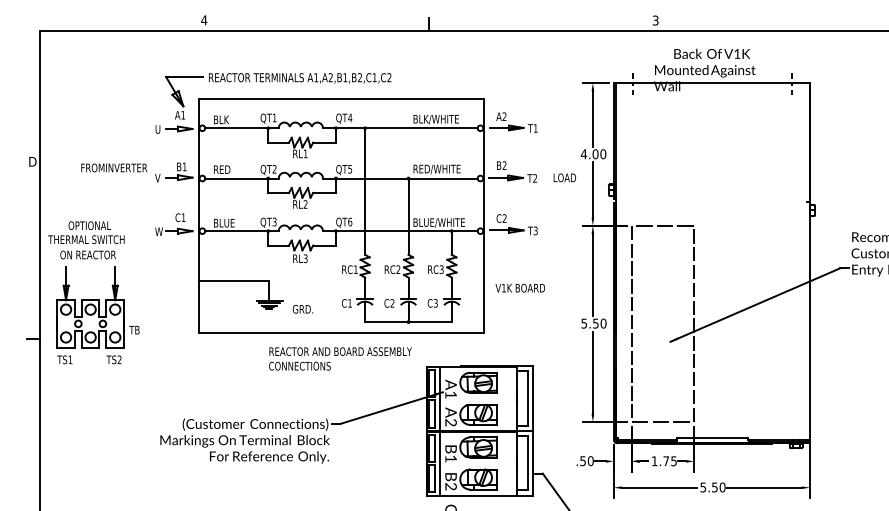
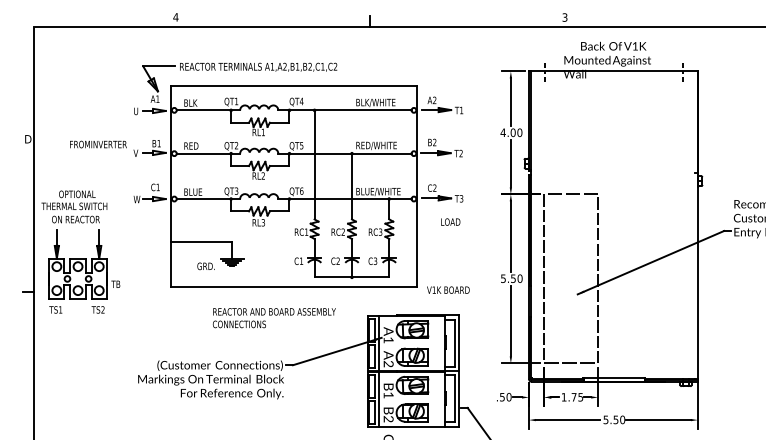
text: (564, 177) -> (450, 221), moved
text: (520, 287) -> (448, 289), moved
text: (302, 309) -> (205, 266), moved
text: (339, 359) -> (273, 318), moved

